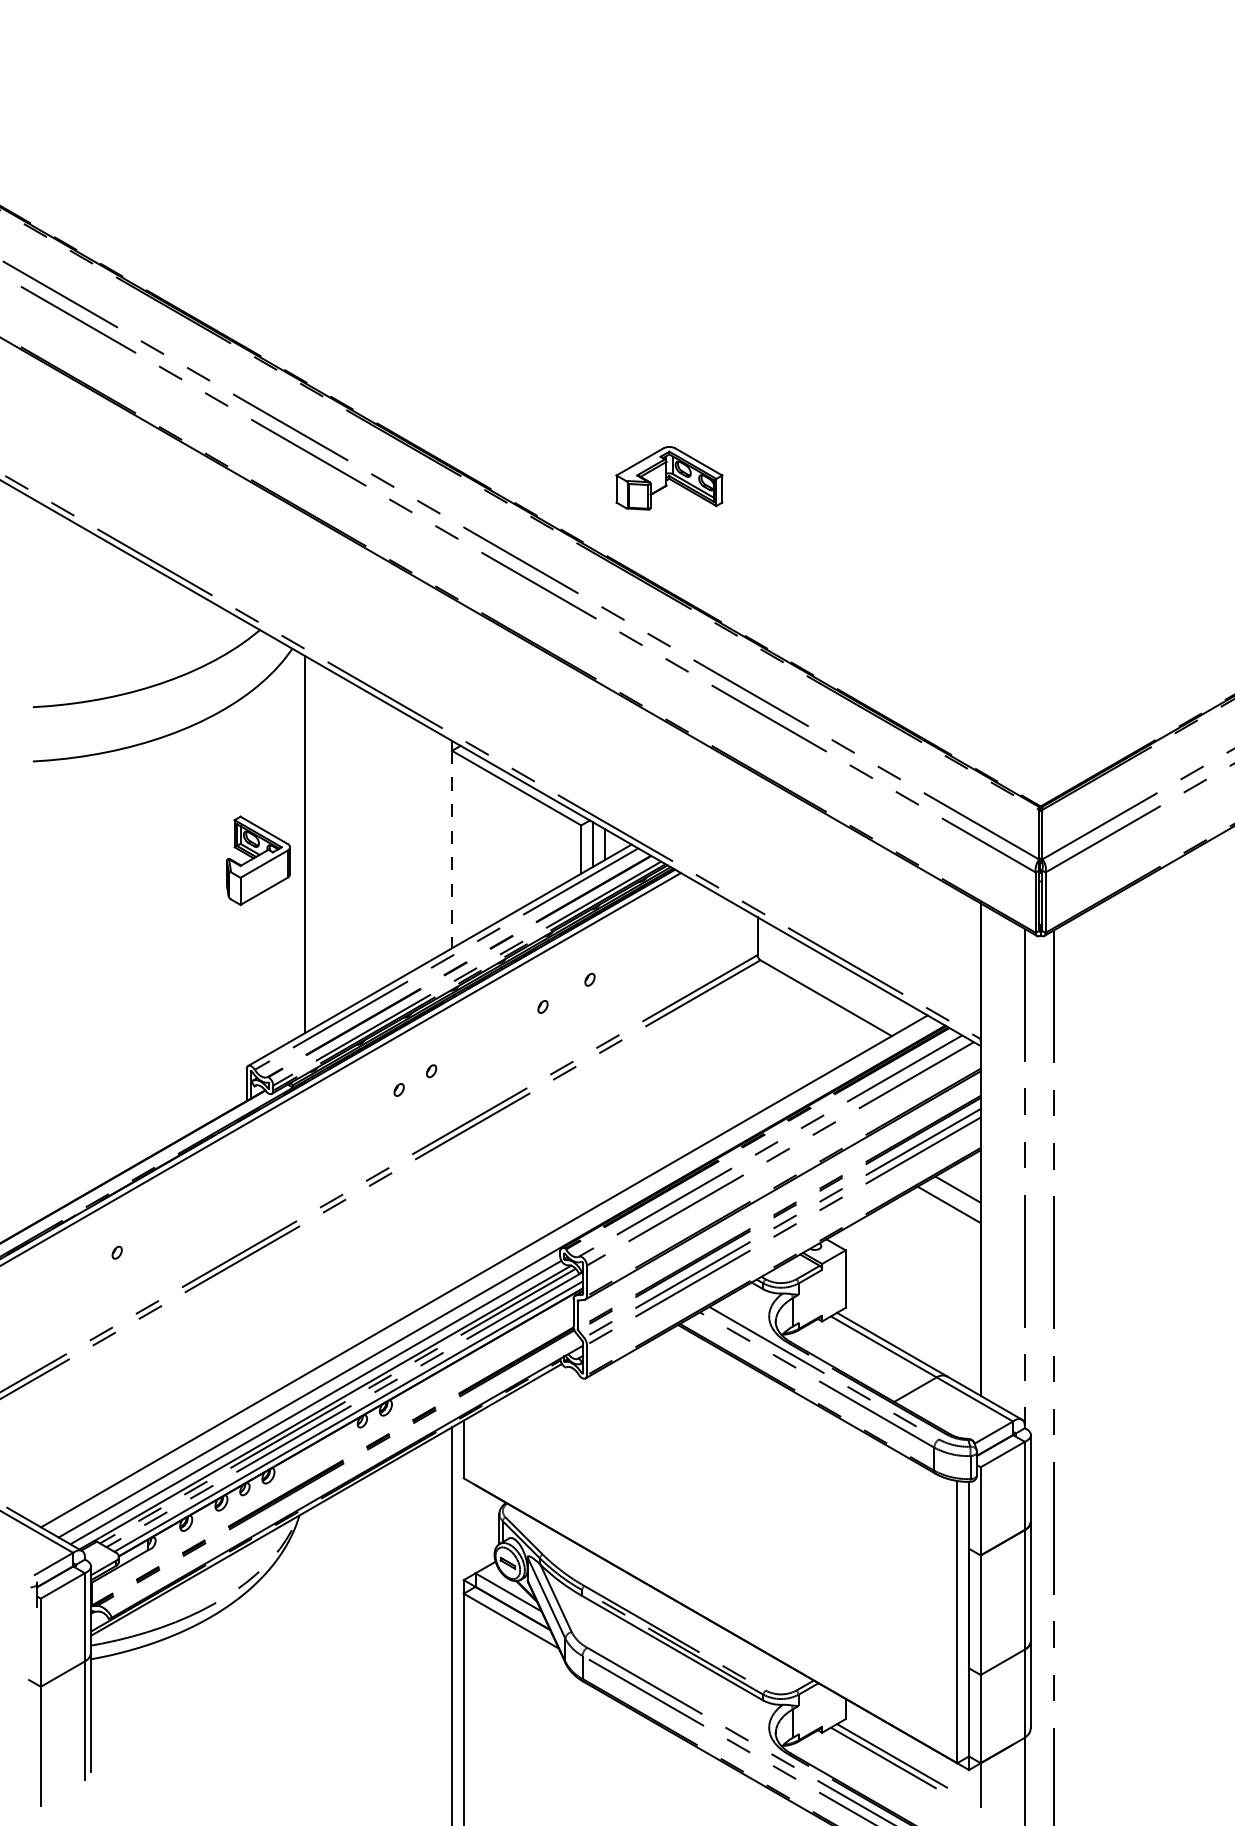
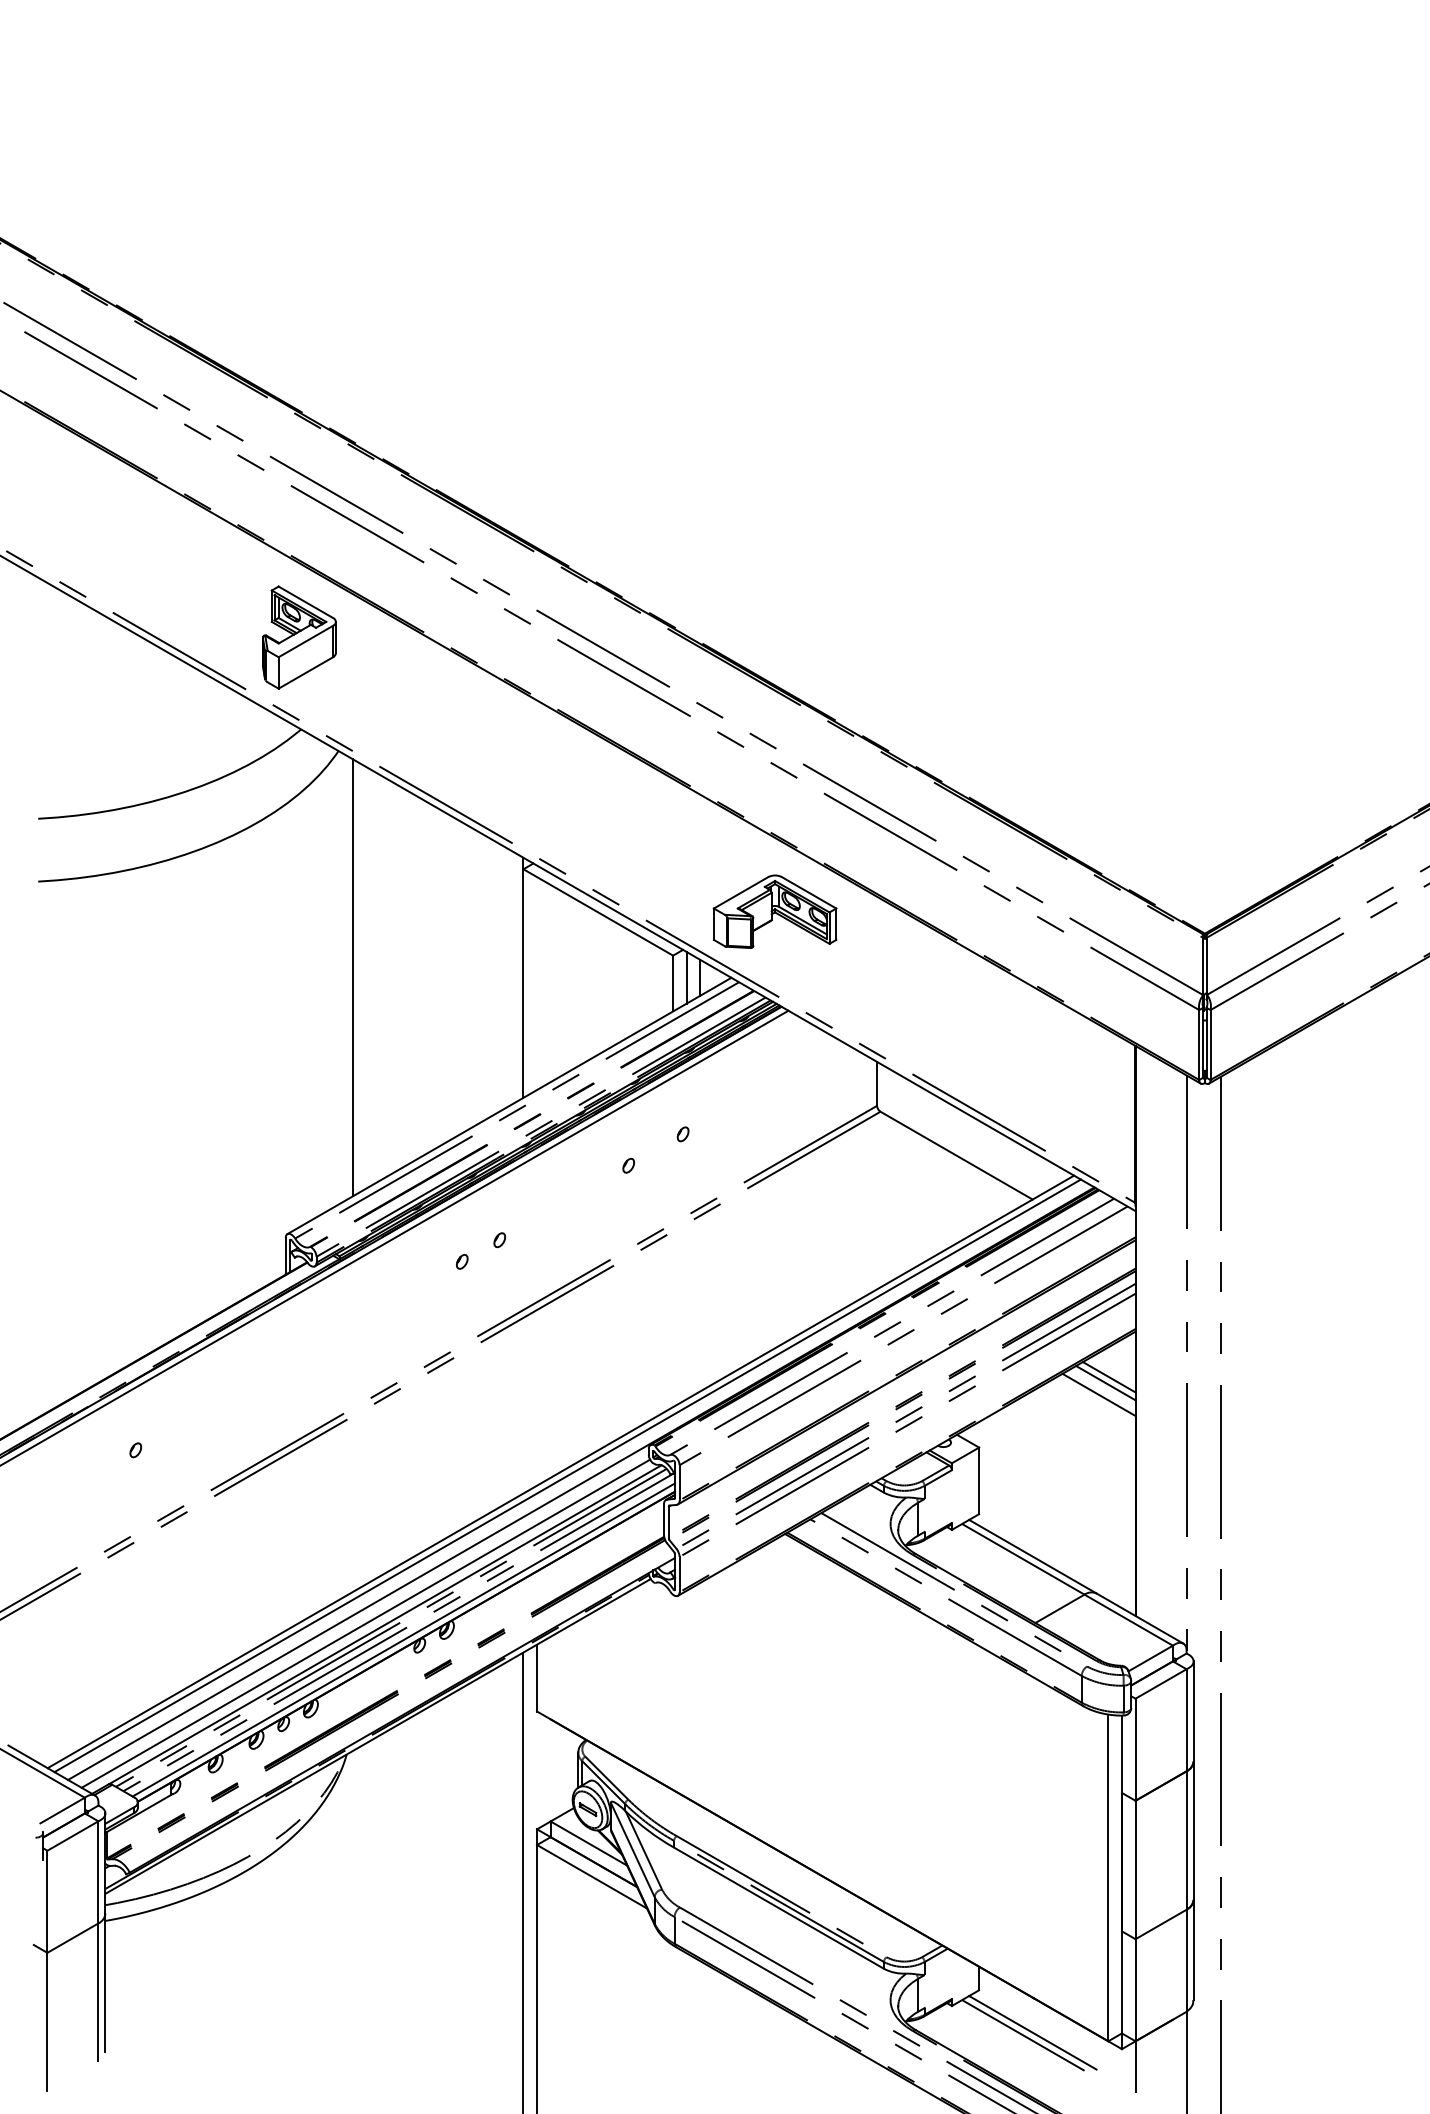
part: (668, 478) -> (774, 911), moved
line: (452, 850) -> (523, 984), dashed -> solid
part: (258, 860) -> (299, 637), moved
line: (954, 1195) -> (1105, 1383), added
line: (490, 1274) -> (567, 1475), added

